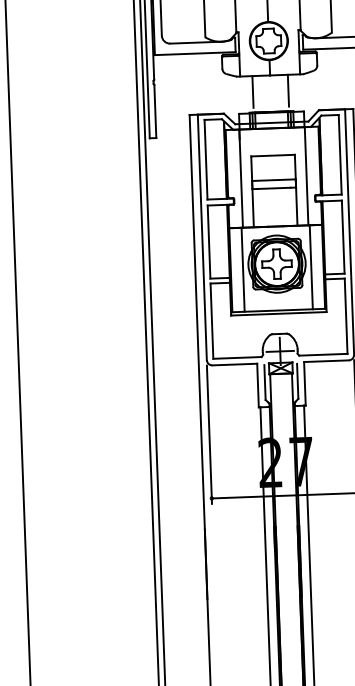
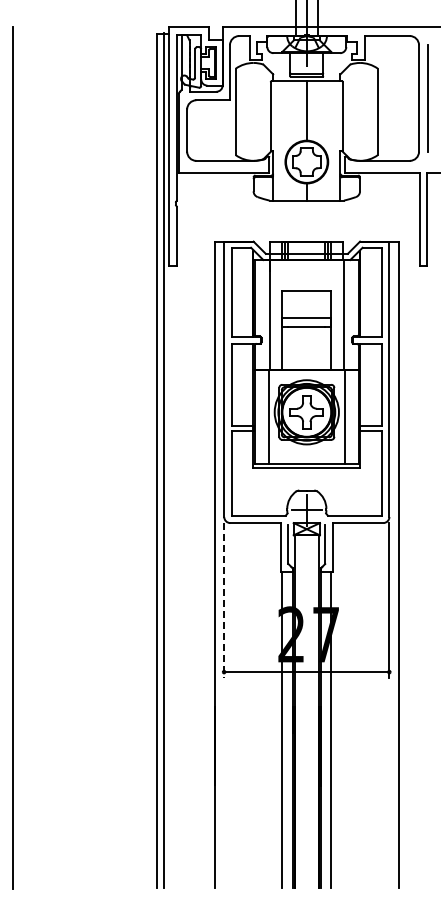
line: (288, 90) -> (326, 218), removed
line: (252, 92) -> (286, 218), removed
line: (209, 434) -> (224, 600), solid -> dashed

